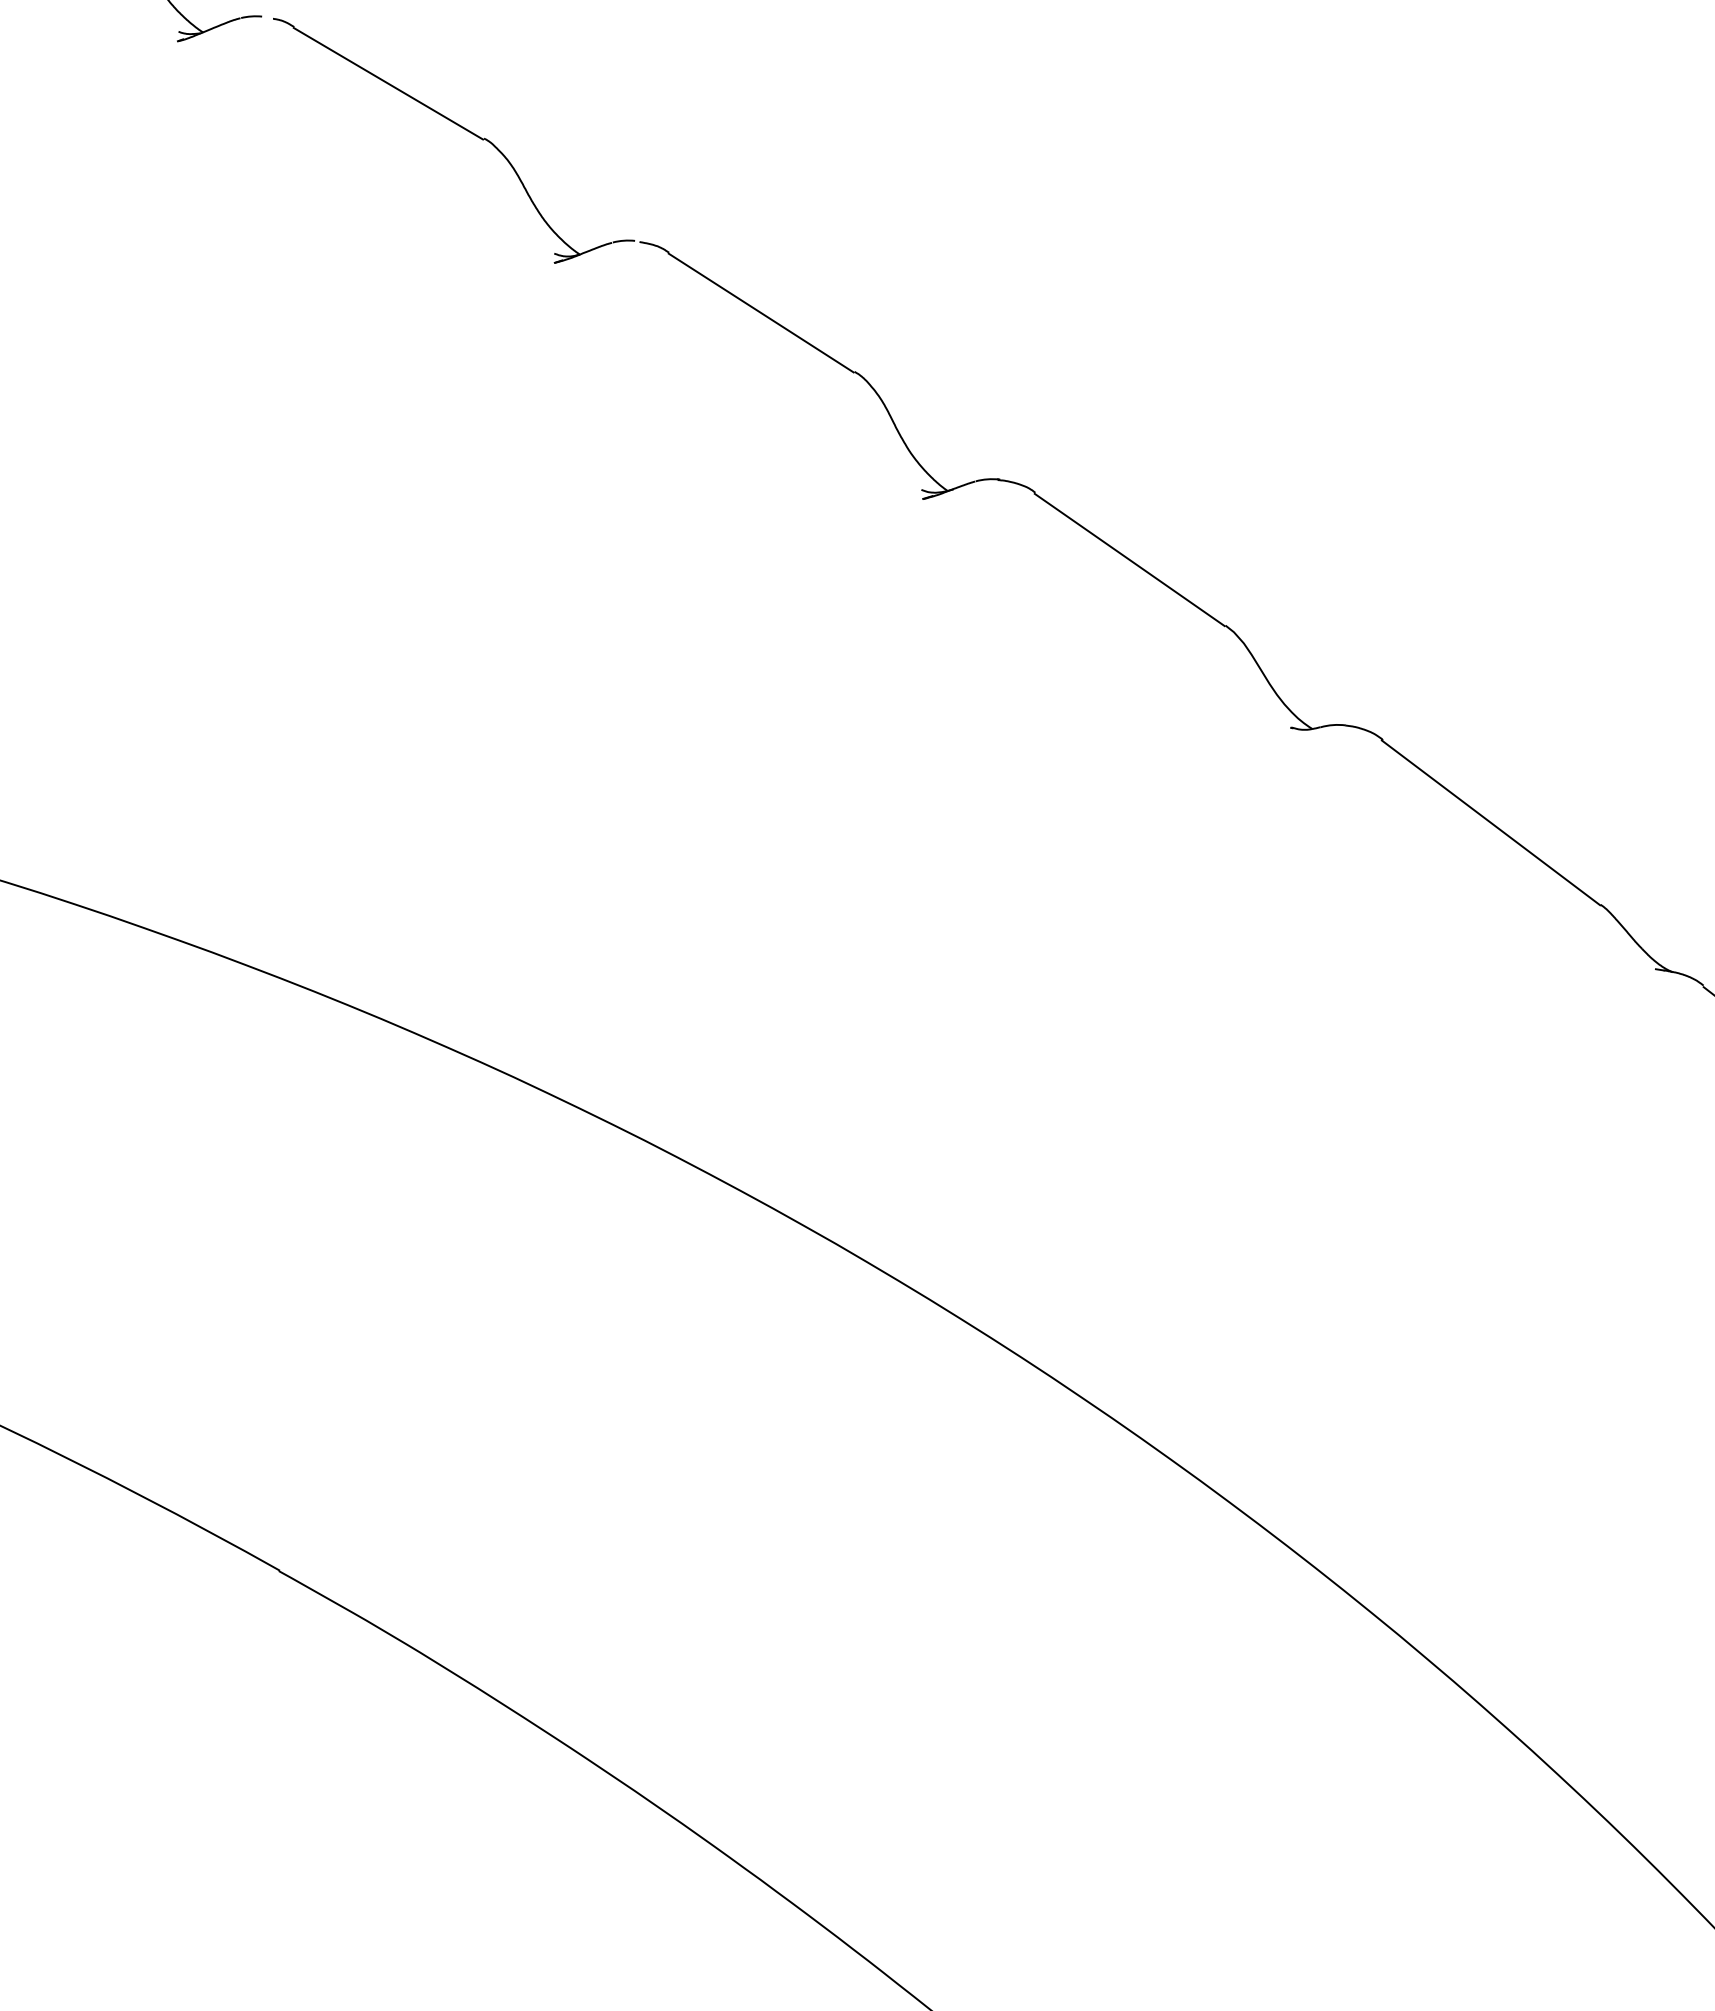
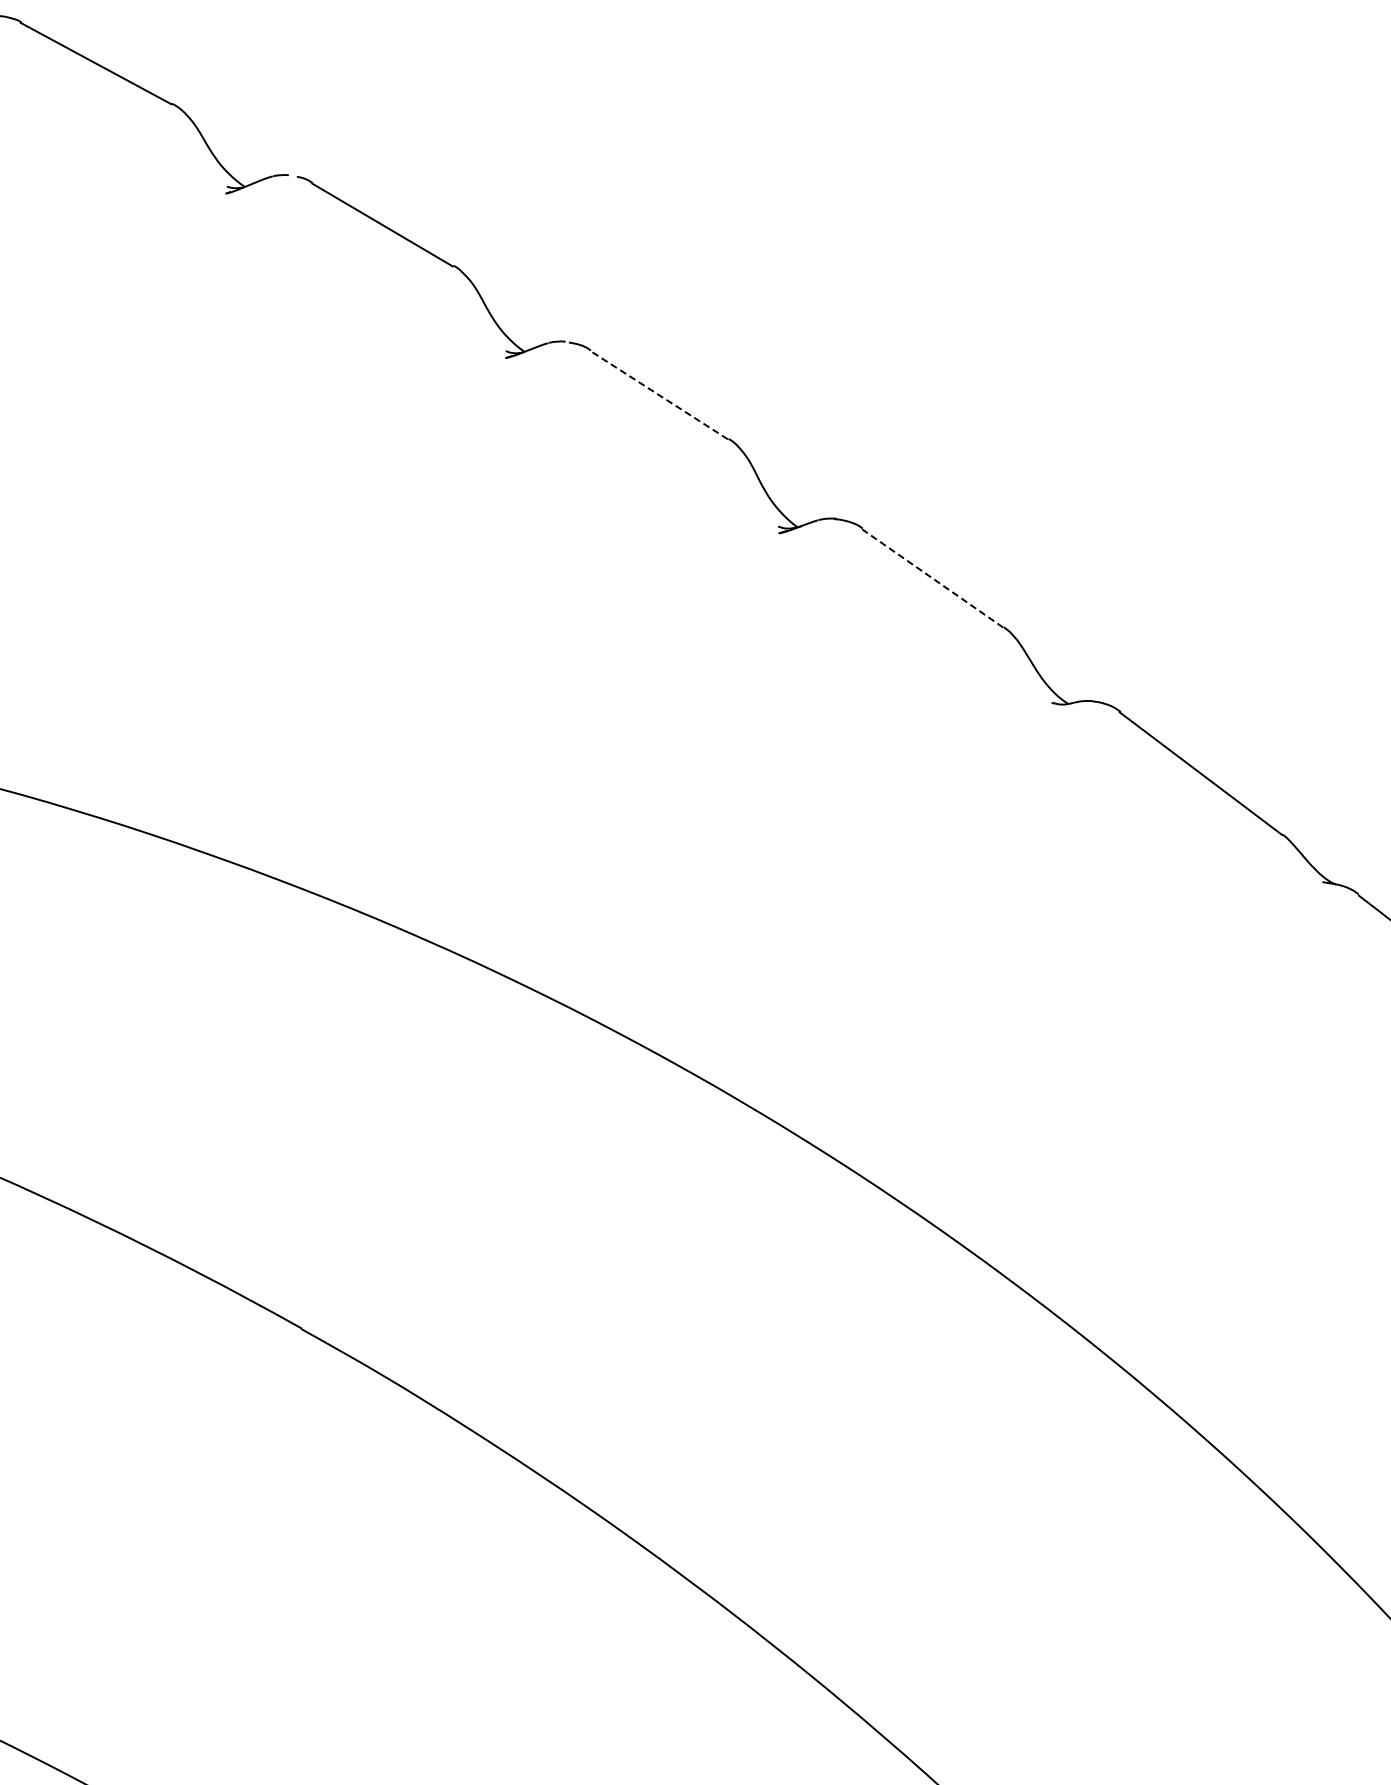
line: (761, 313) -> (659, 395), solid -> dashed
line: (1129, 559) -> (932, 578), solid -> dashed

